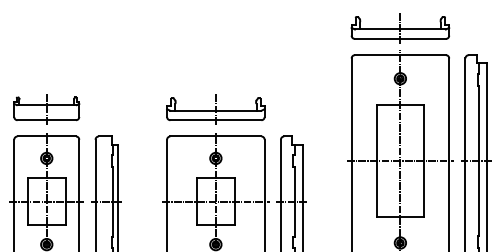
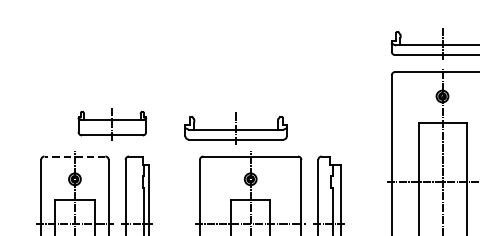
part: (46, 109) -> (112, 124), moved
part: (215, 109) -> (235, 128), moved
line: (46, 136) -> (74, 156), solid -> dashed

